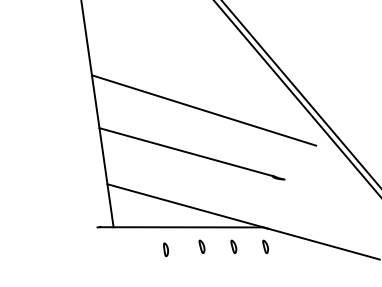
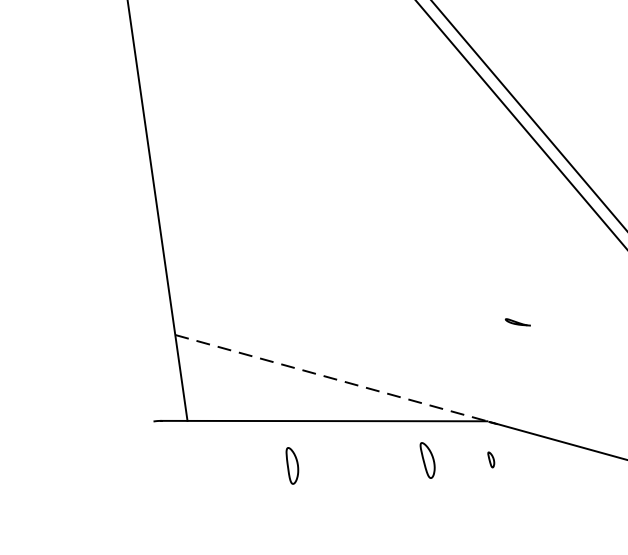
line: (203, 110) -> (367, 187), removed
line: (186, 152) -> (333, 271), removed
line: (186, 206) -> (333, 379), solid -> dashed
part: (201, 246) -> (363, 459), removed
part: (233, 246) -> (427, 459), size x1.4
part: (265, 246) -> (491, 459), size x0.6
part: (165, 249) -> (291, 465), size x1.4

